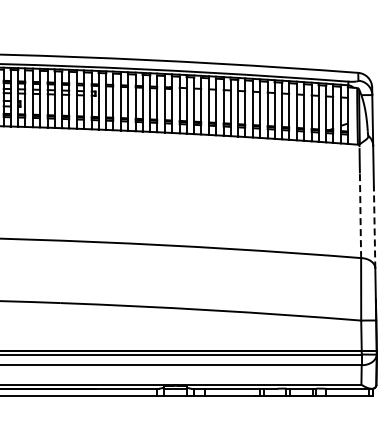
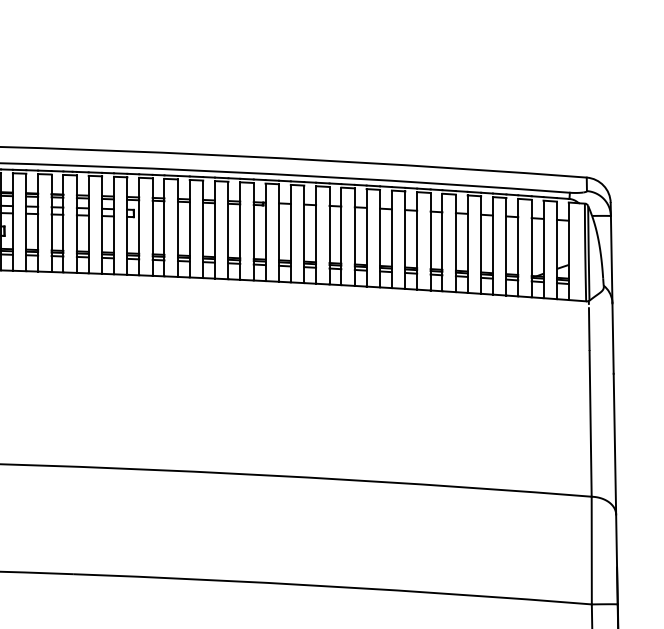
line: (360, 215) -> (590, 423), dashed -> solid
line: (374, 227) -> (614, 444), dashed -> solid

